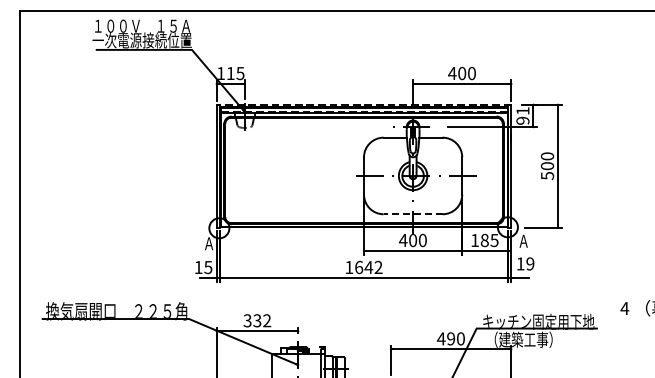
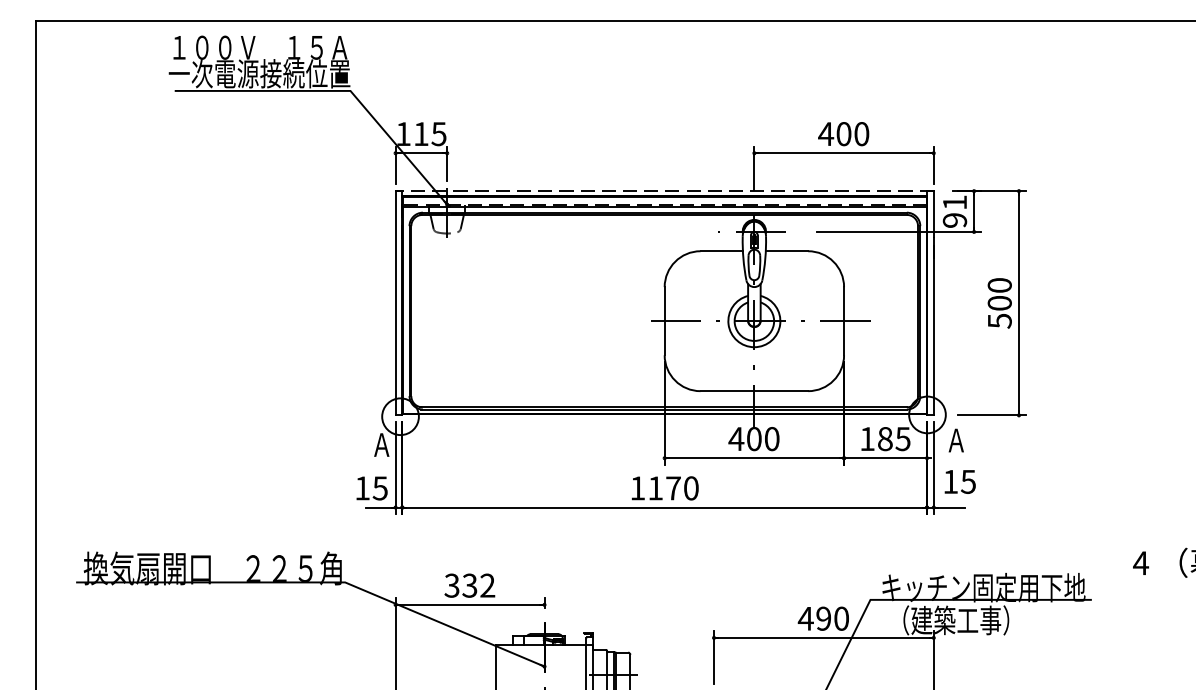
line: (412, 214) -> (753, 391), dashed -> solid
text: (530, 263) -> (968, 481), 19 -> 15
text: (368, 267) -> (672, 488), 1642 -> 1170

